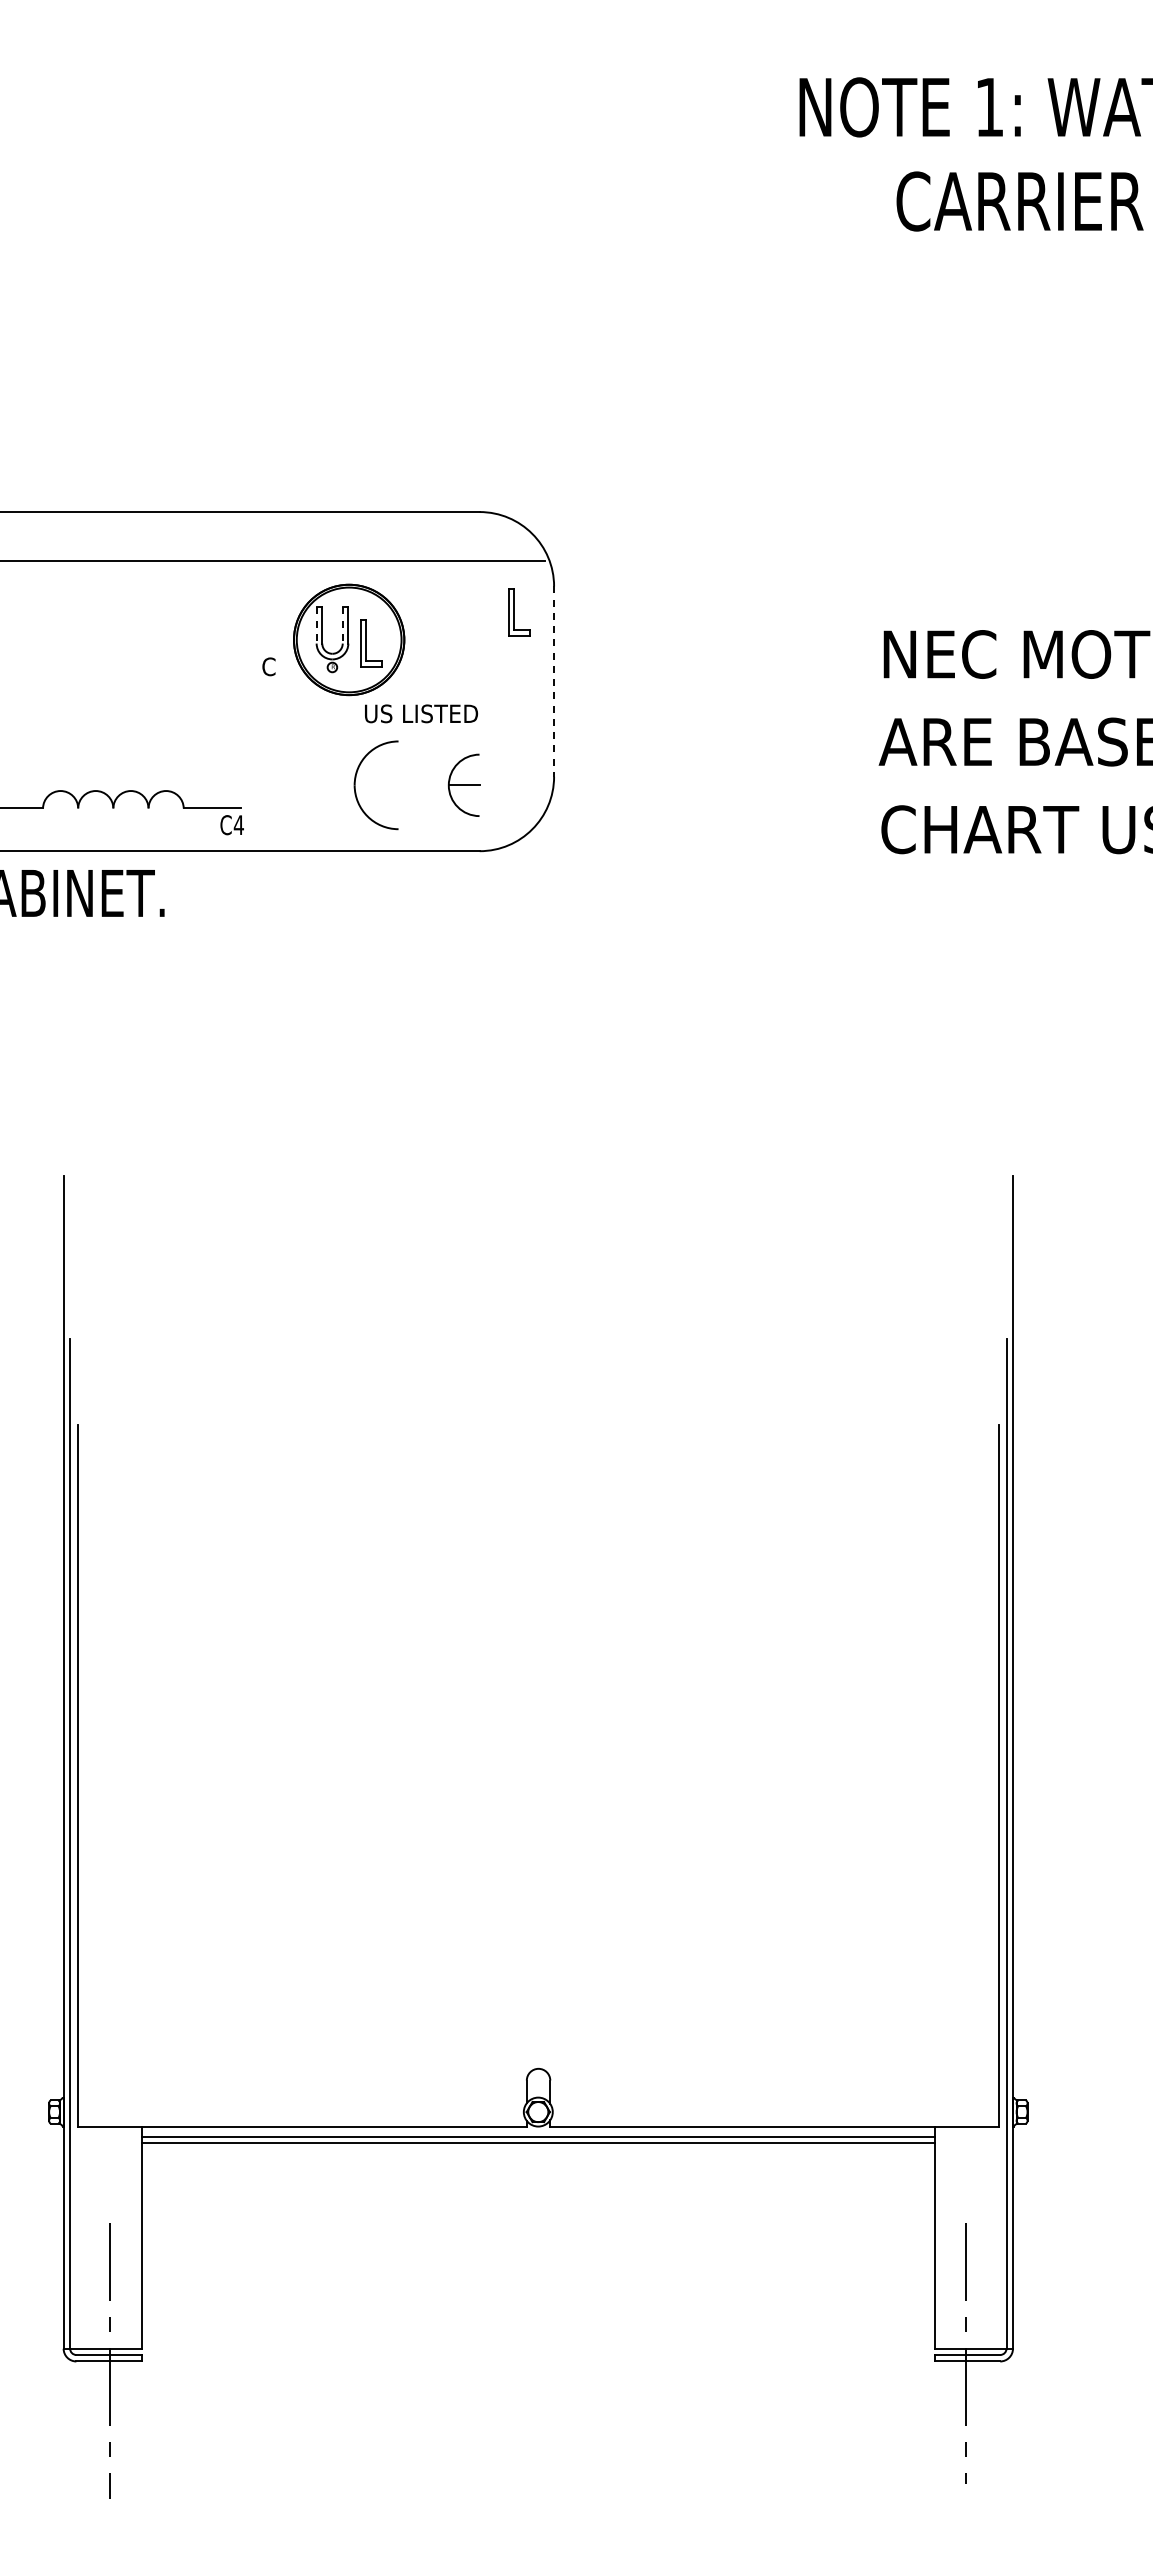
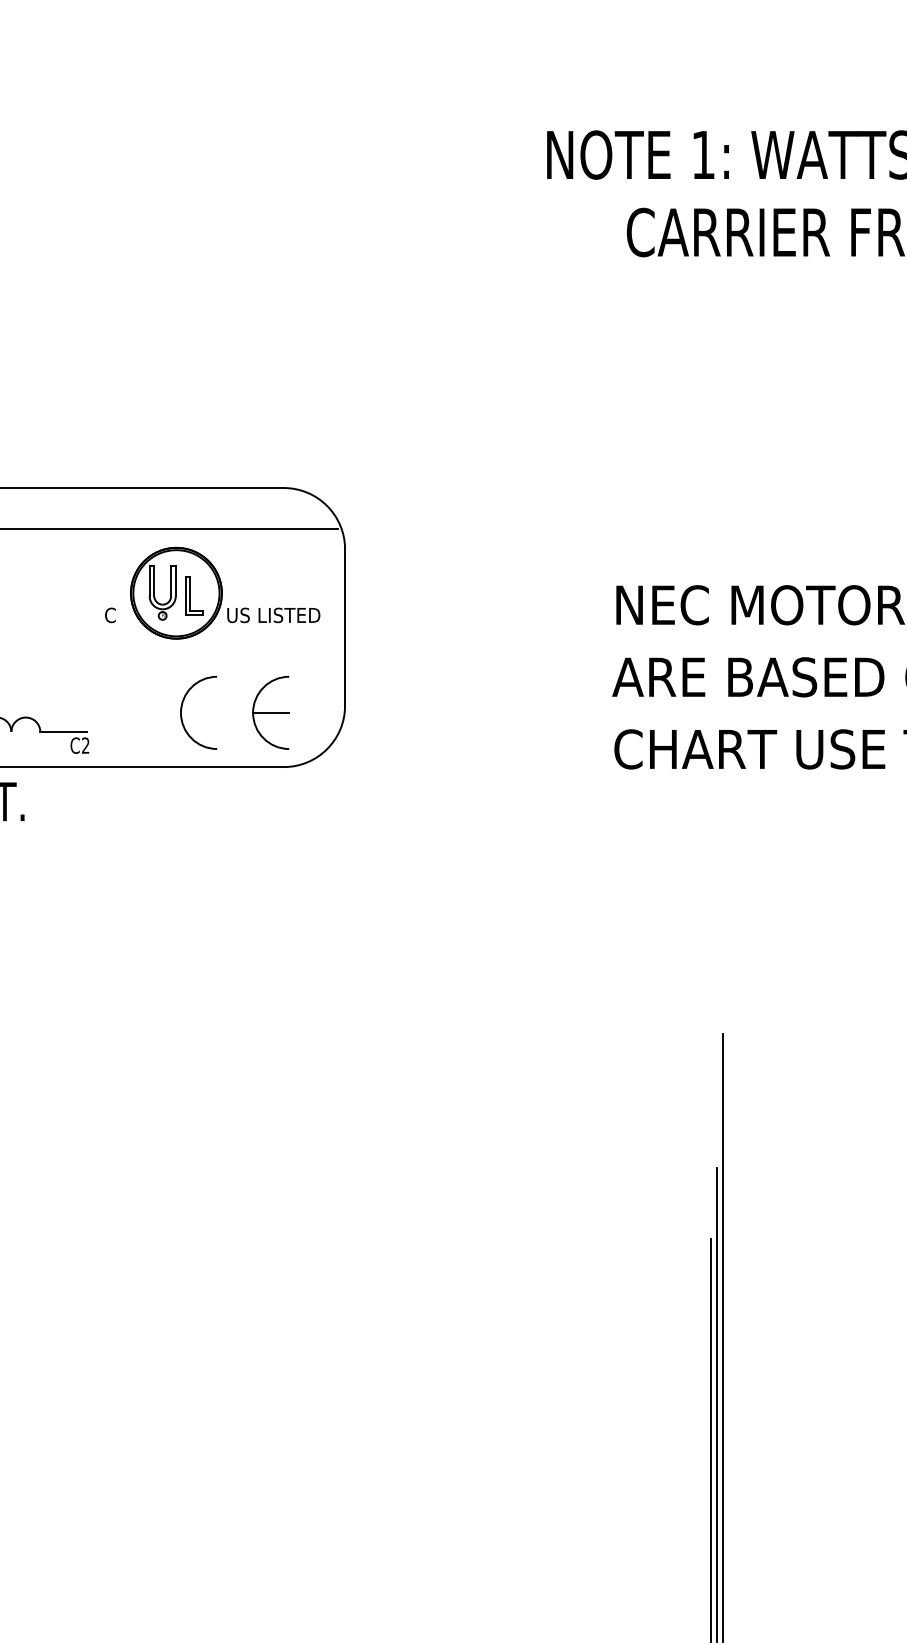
part: (519, 612) -> (316, 570), removed
line: (316, 625) -> (149, 581), dashed -> solid
line: (342, 625) -> (170, 581), dashed -> solid
line: (554, 682) -> (345, 628), dashed -> solid
text: (421, 713) -> (273, 615), moved
part: (463, 785) -> (270, 713), size x1.43
text: (238, 824) -> (85, 745), C4 -> C2

